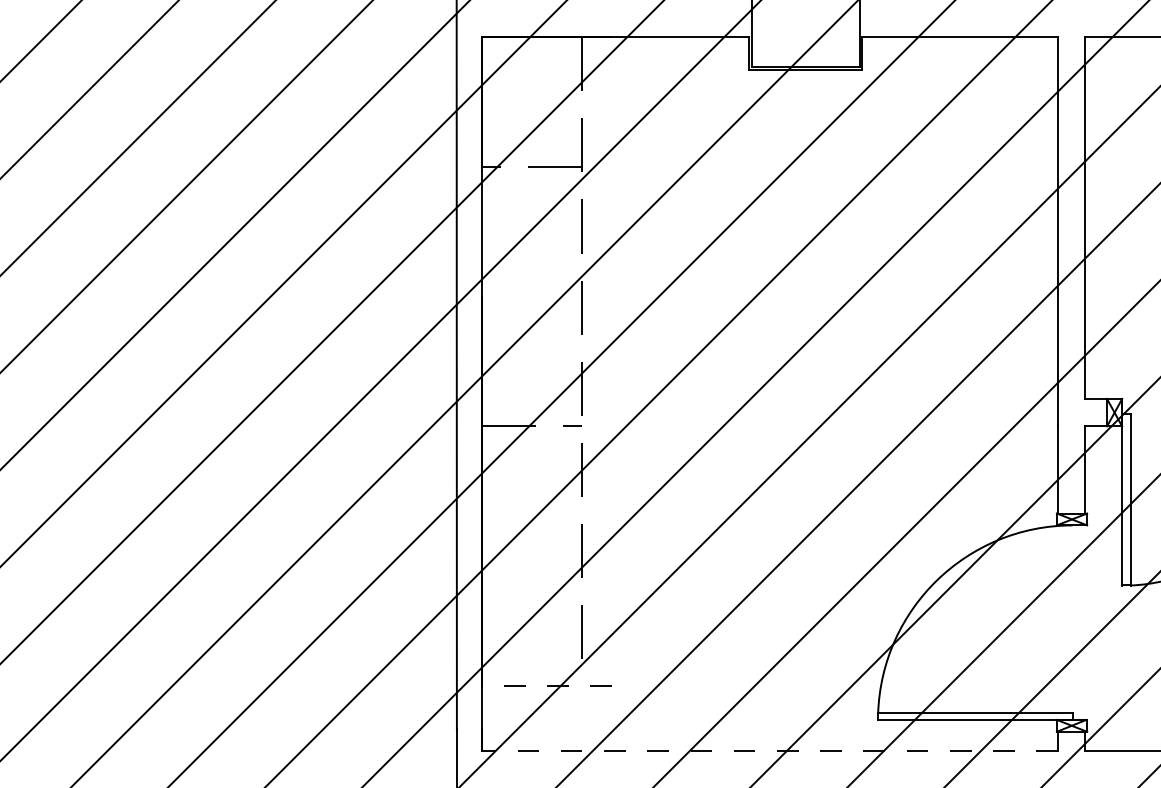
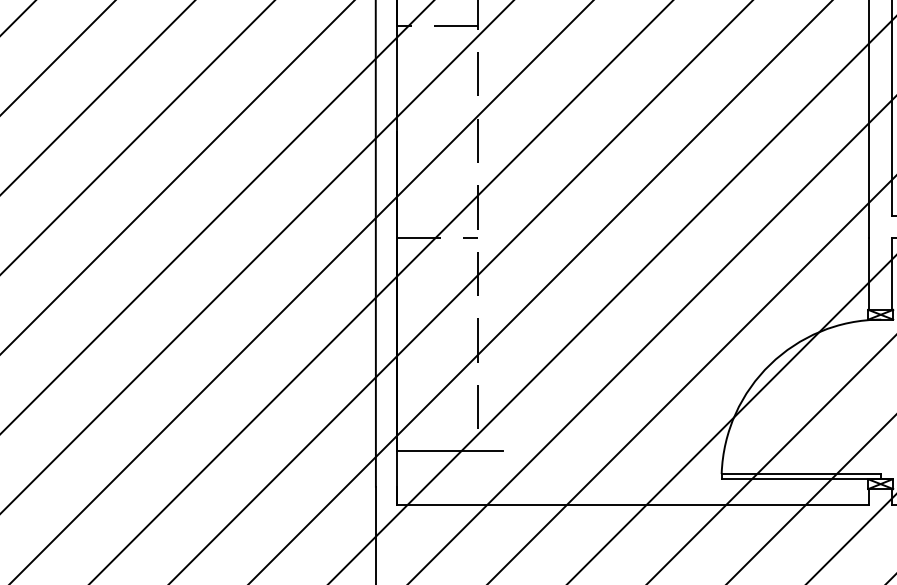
line: (547, 685) -> (450, 451), dashed -> solid
line: (770, 750) -> (633, 504), dashed -> solid

